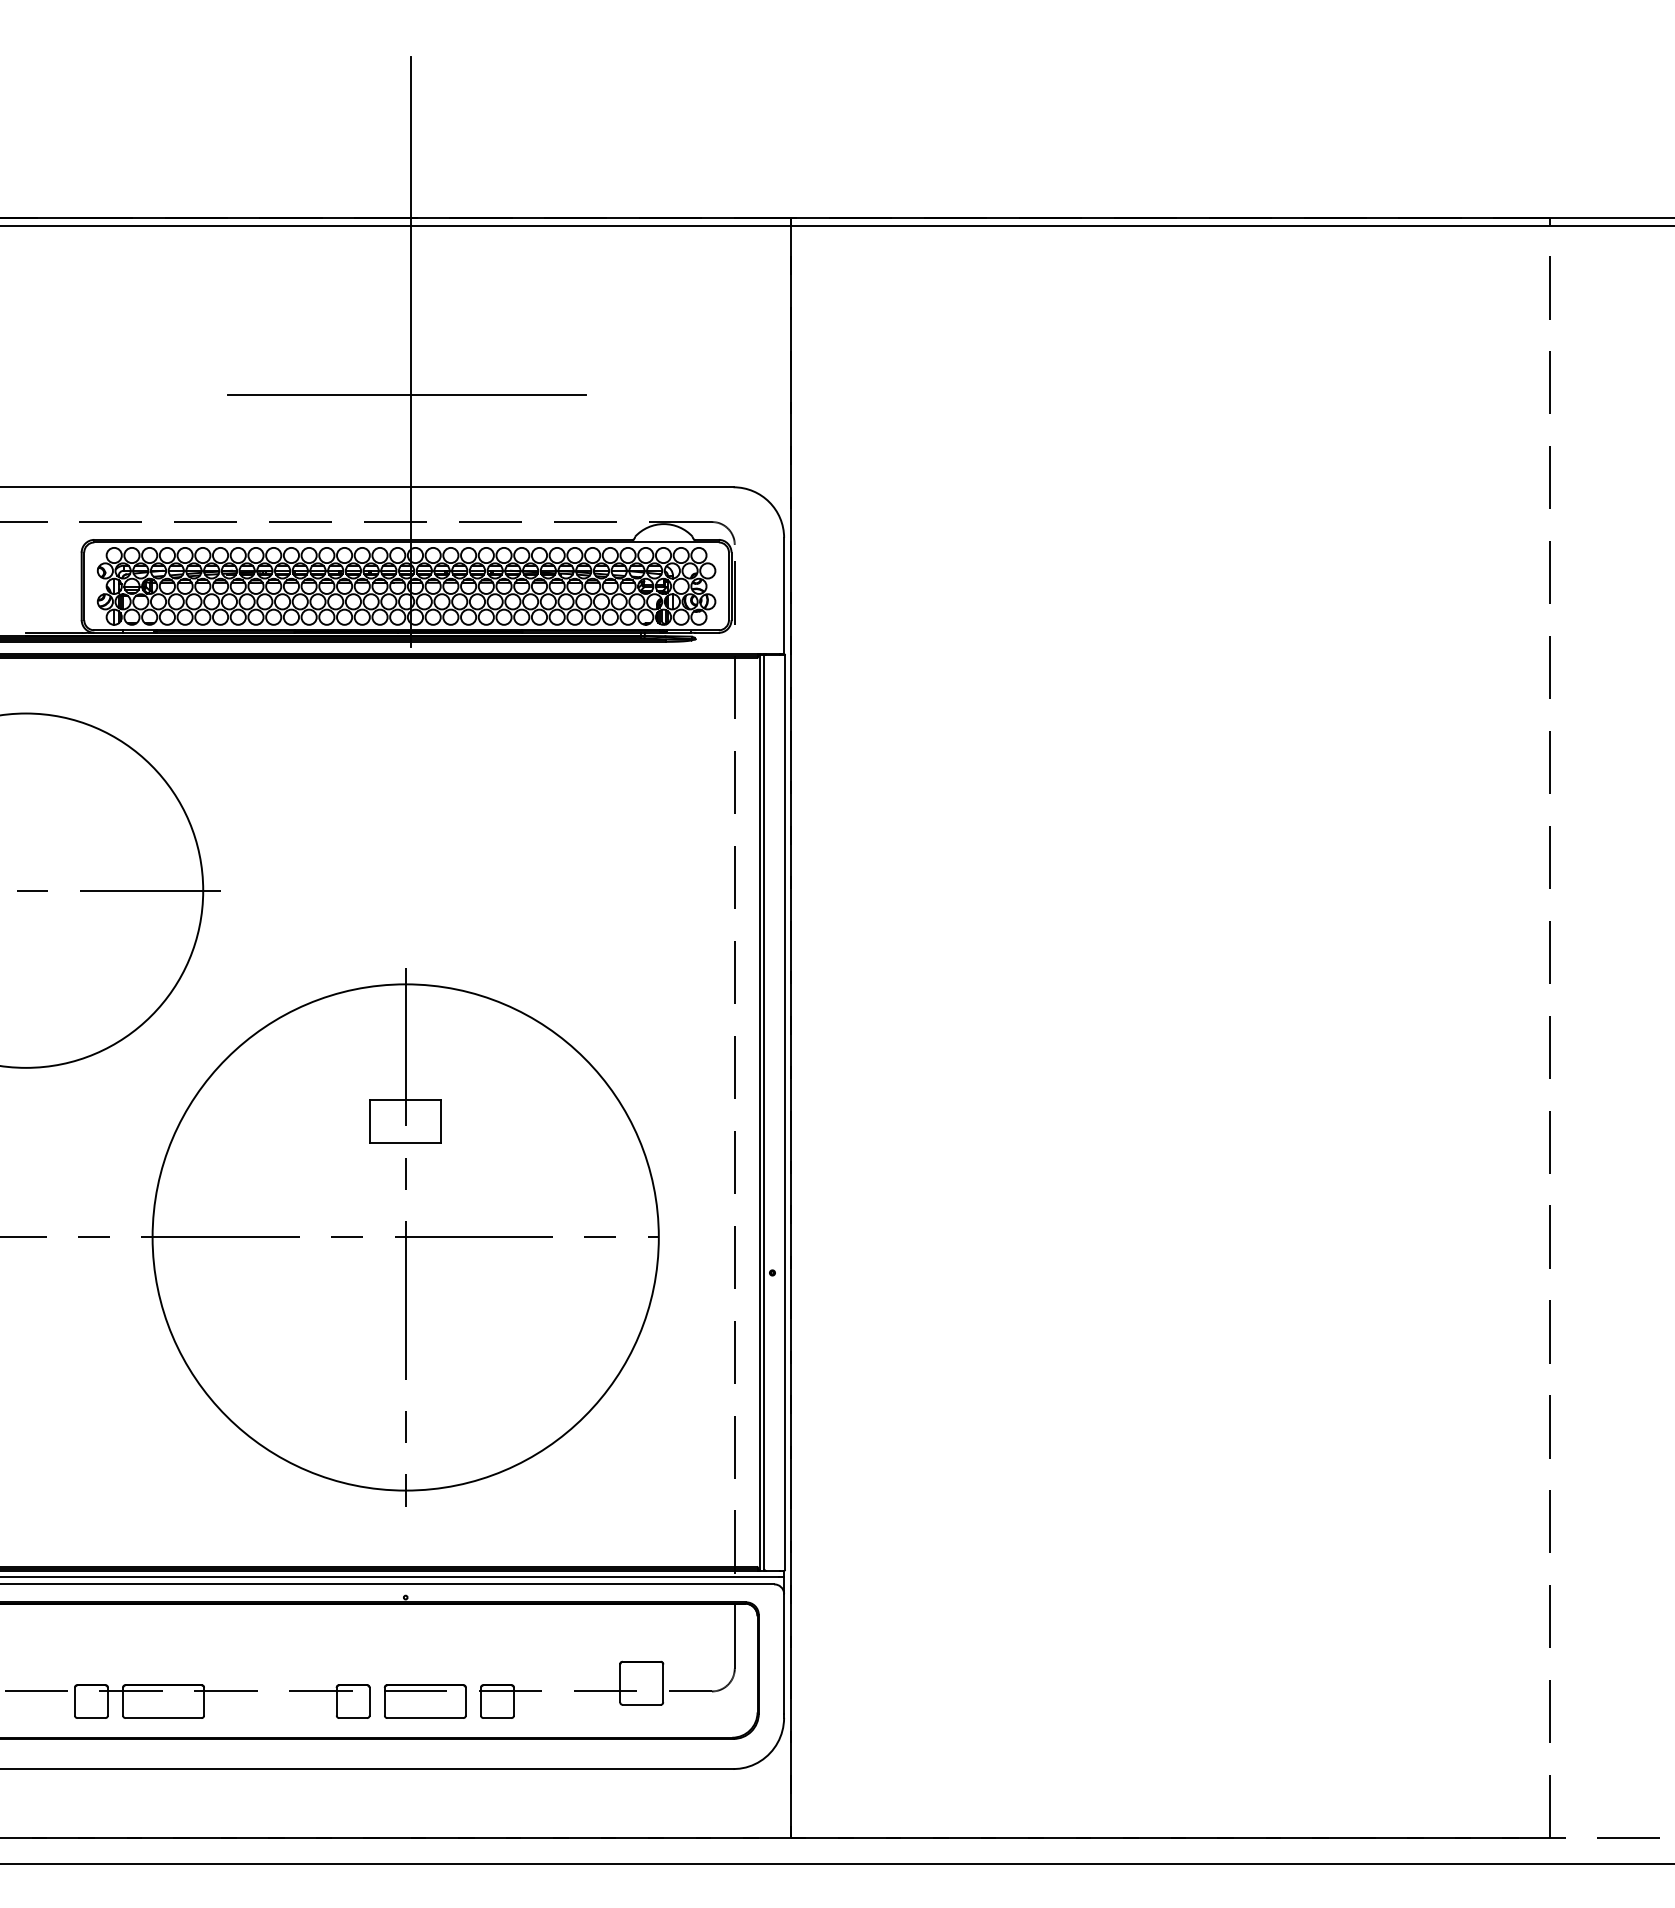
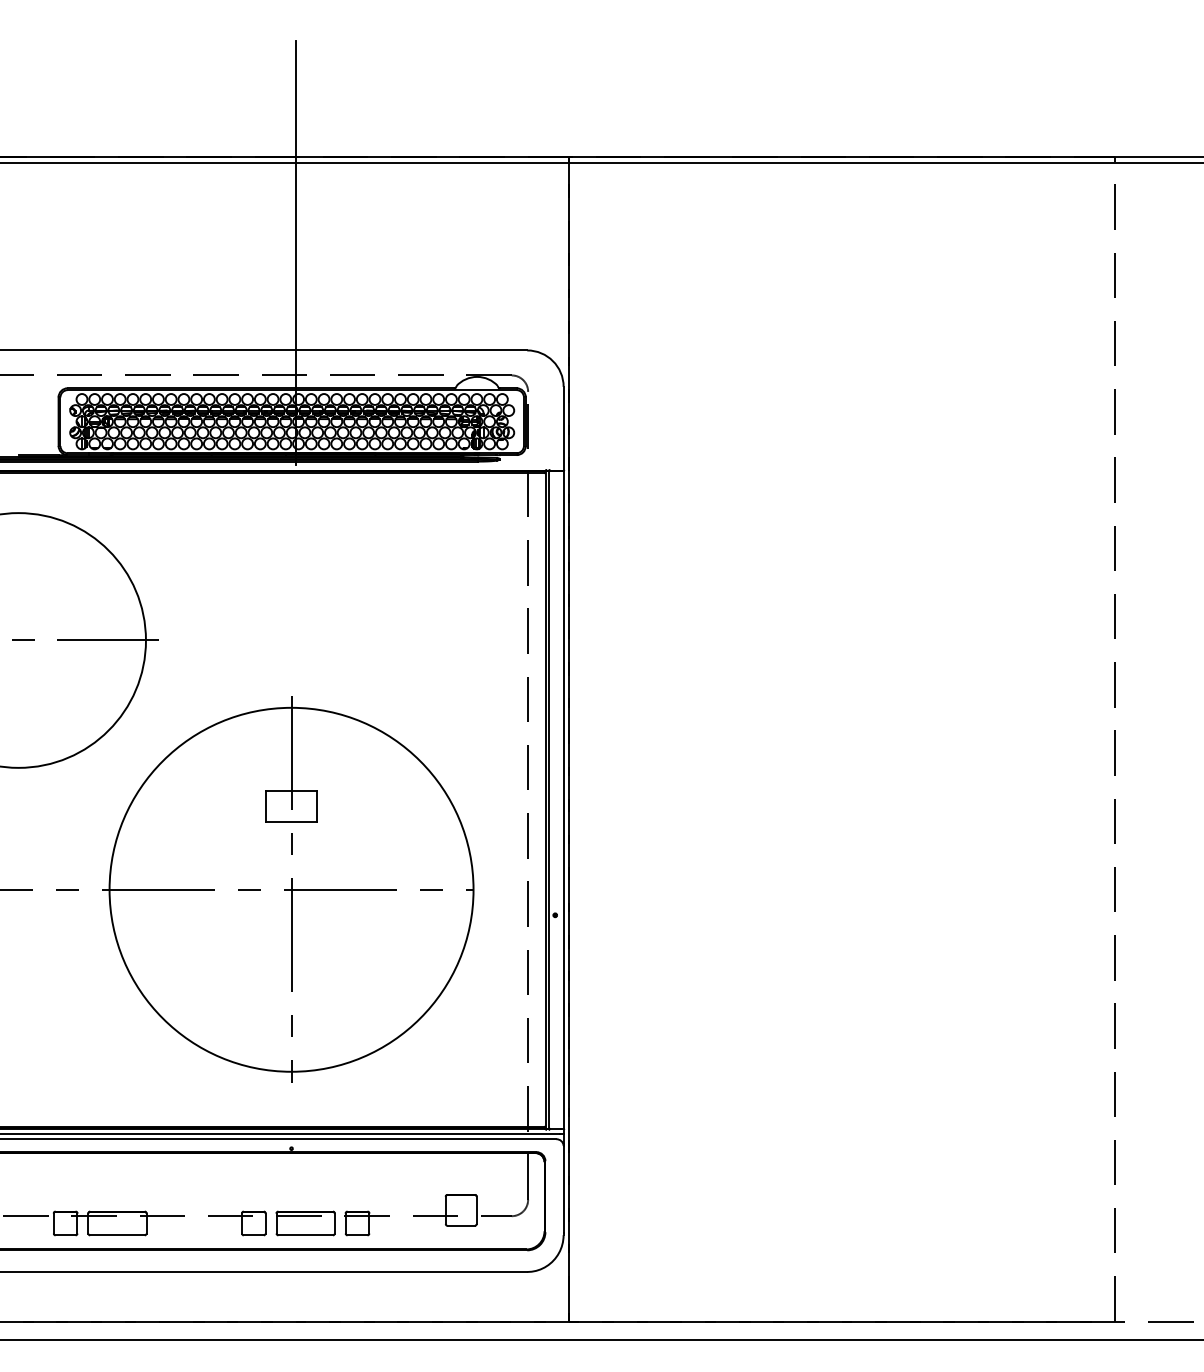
line: (407, 395) -> (292, 284), removed

